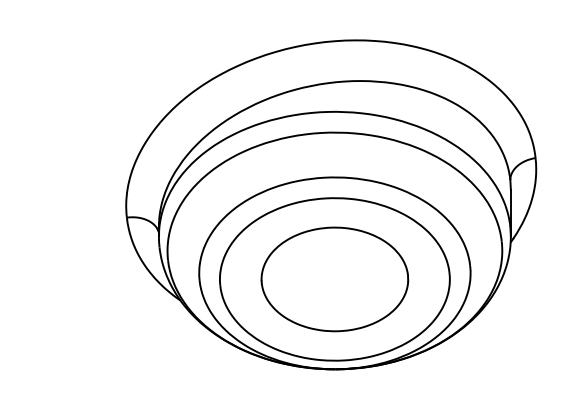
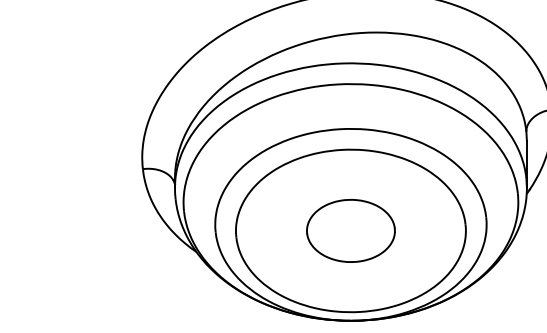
part: (334, 279) -> (350, 231), size x0.6

